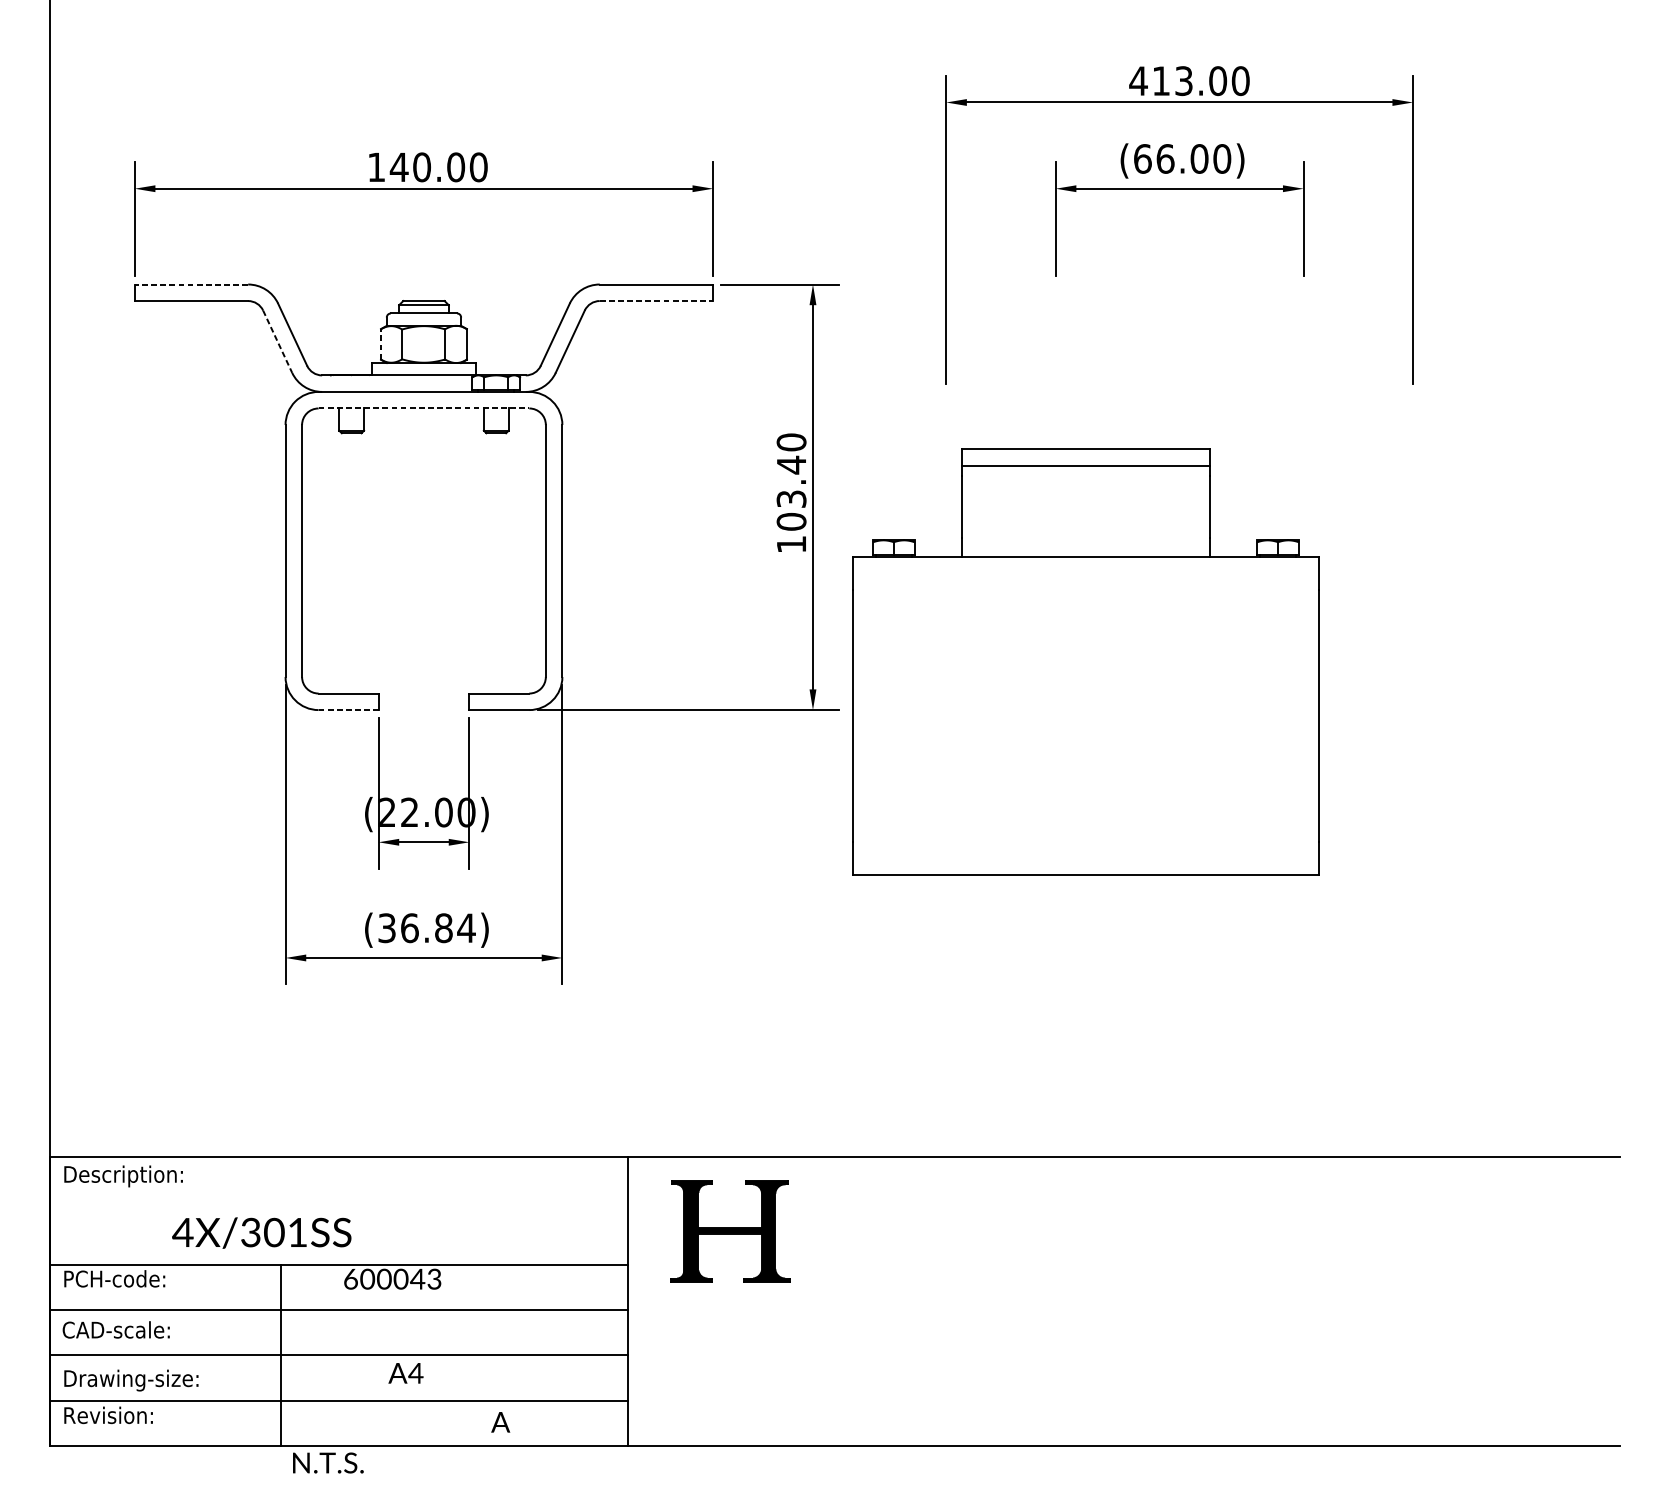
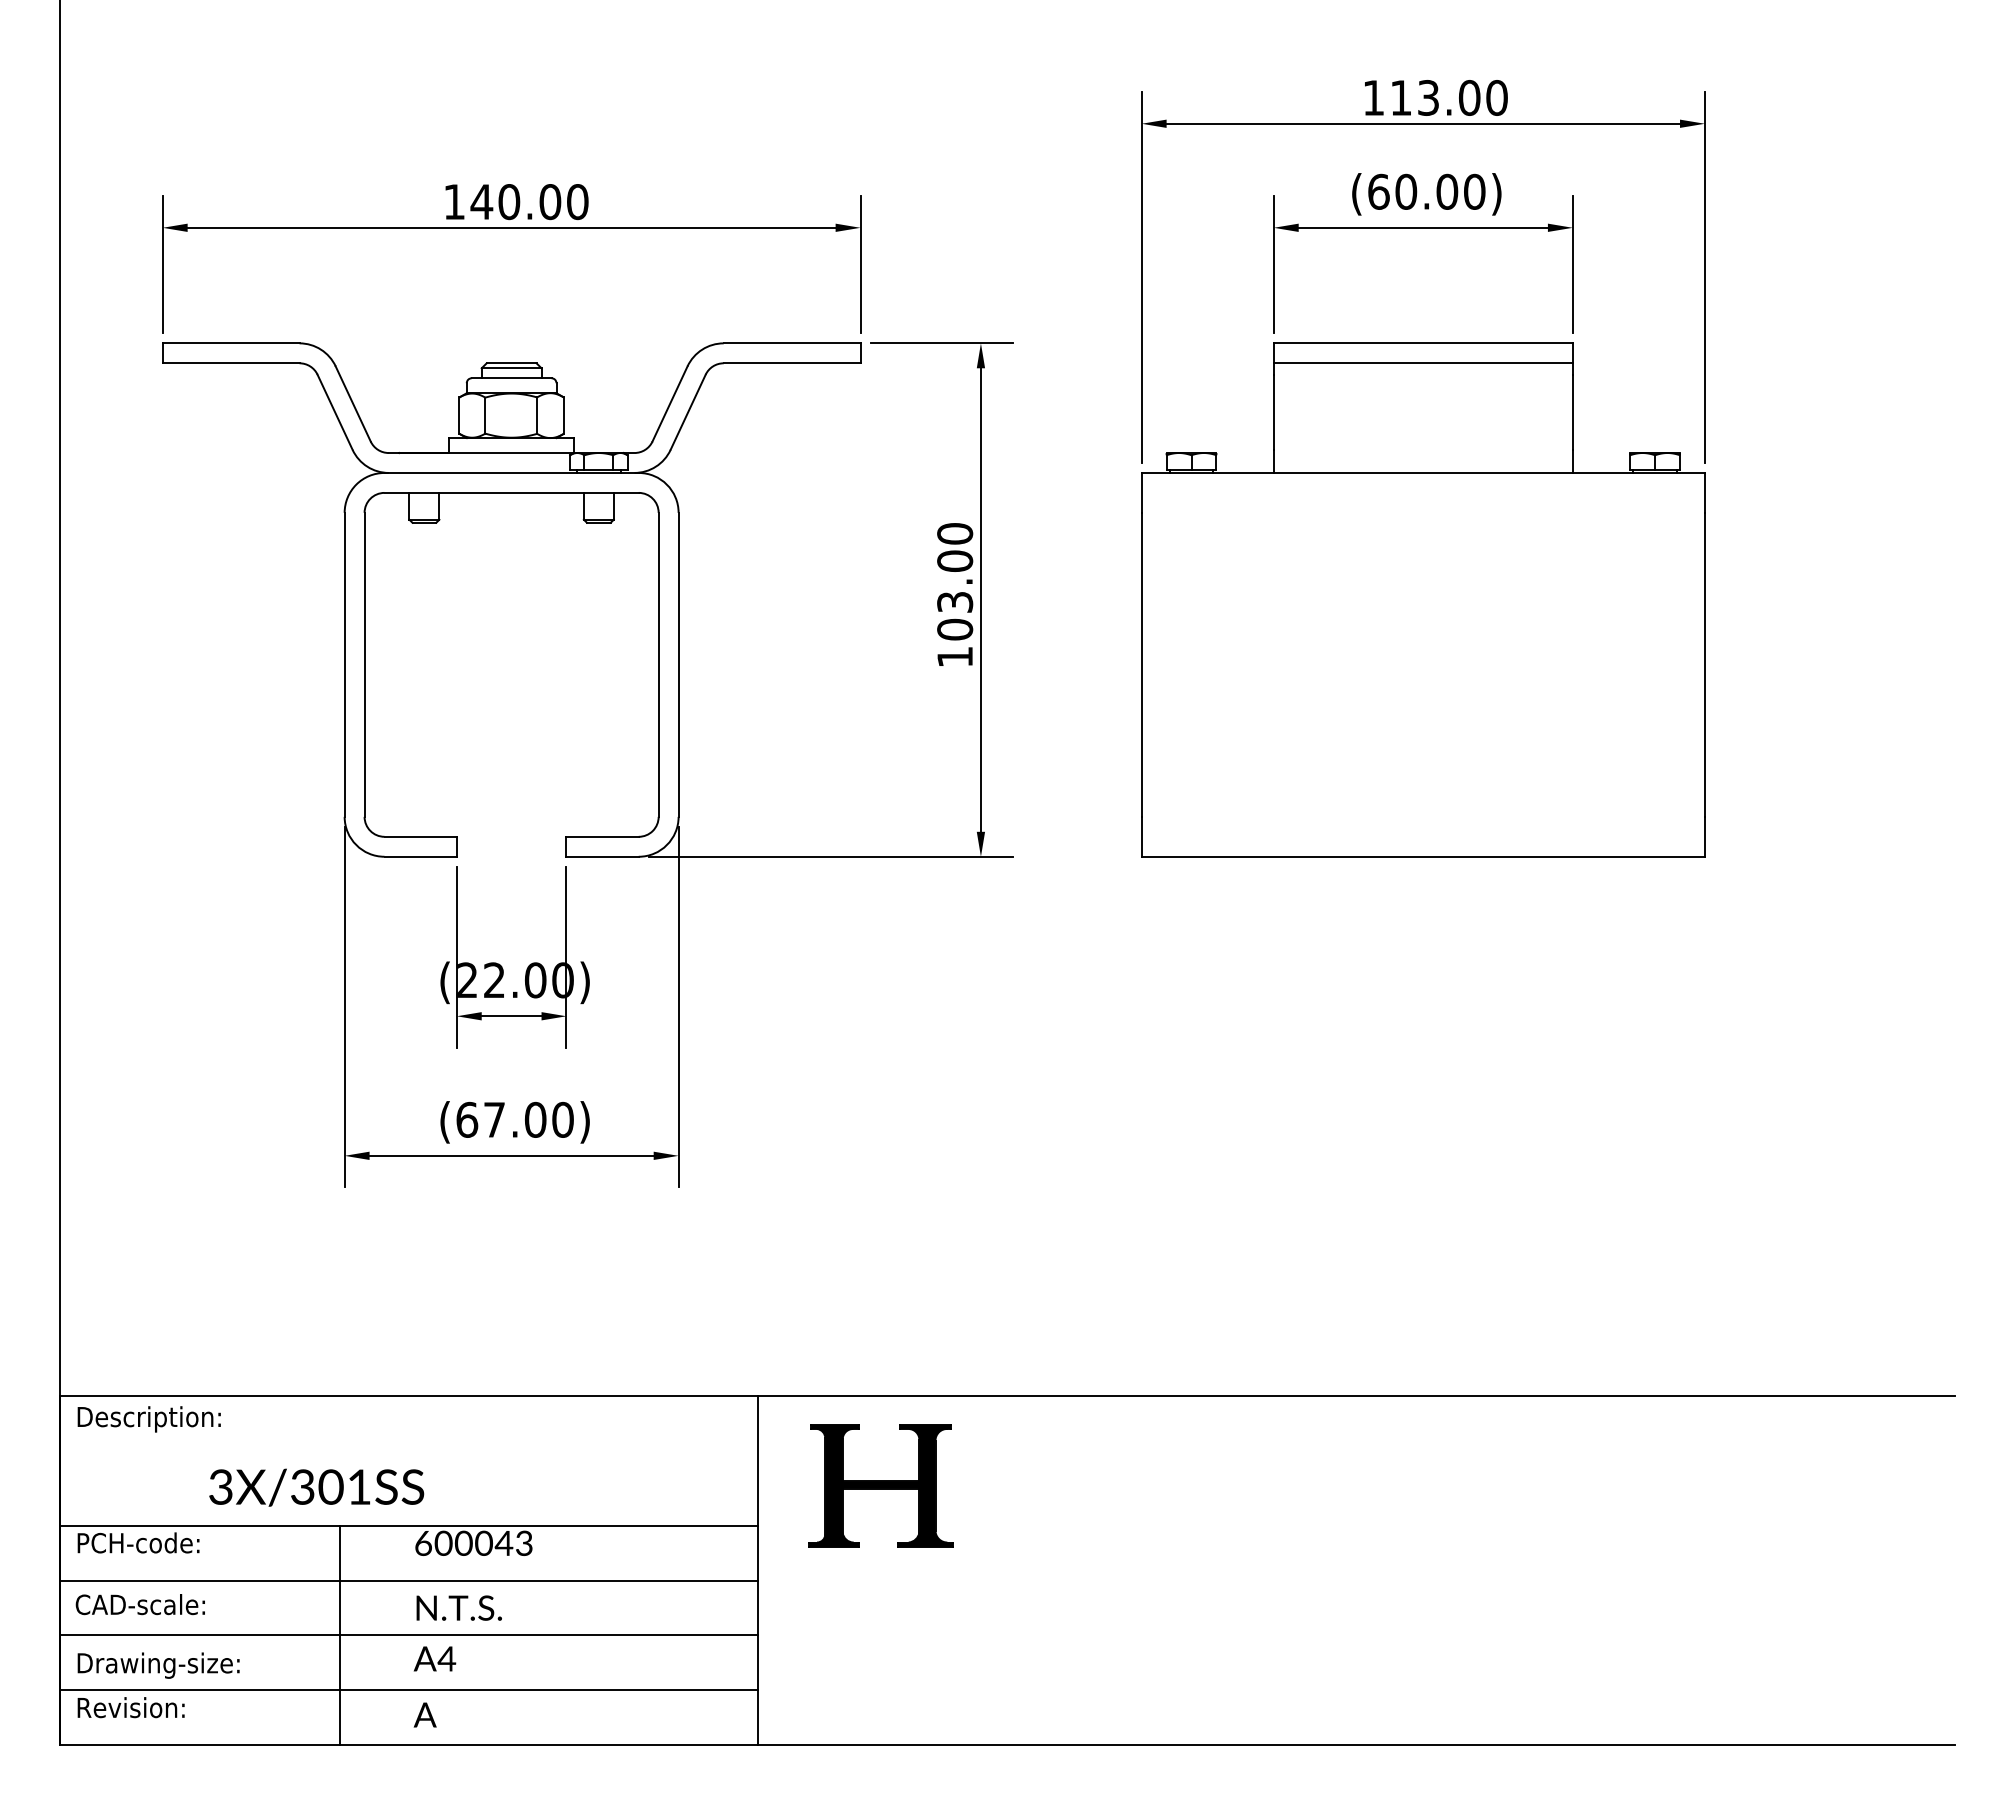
text: (1138, 80) -> (1373, 97), 413.00 -> 113.00
text: (1165, 158) -> (1406, 191), (66.00) -> (60.00)
line: (190, 284) -> (230, 343), dashed -> solid
line: (656, 301) -> (792, 363), dashed -> solid
line: (277, 341) -> (335, 412), dashed -> solid
line: (380, 344) -> (459, 415), dashed -> solid
line: (424, 408) -> (512, 492), dashed -> solid
text: (791, 465) -> (955, 561), 103.40 -> 103.00
part: (1086, 661) -> (1423, 599), moved
line: (349, 709) -> (421, 856), dashed -> solid
text: (427, 927) -> (515, 1119), (36.84) -> (67.00)
text: (182, 1232) -> (220, 1486), 4X/301SS -> 3X/301SS
text: (405, 1372) -> (434, 1658), moved
text: (500, 1421) -> (424, 1714), moved
text: (327, 1462) -> (458, 1607), moved

